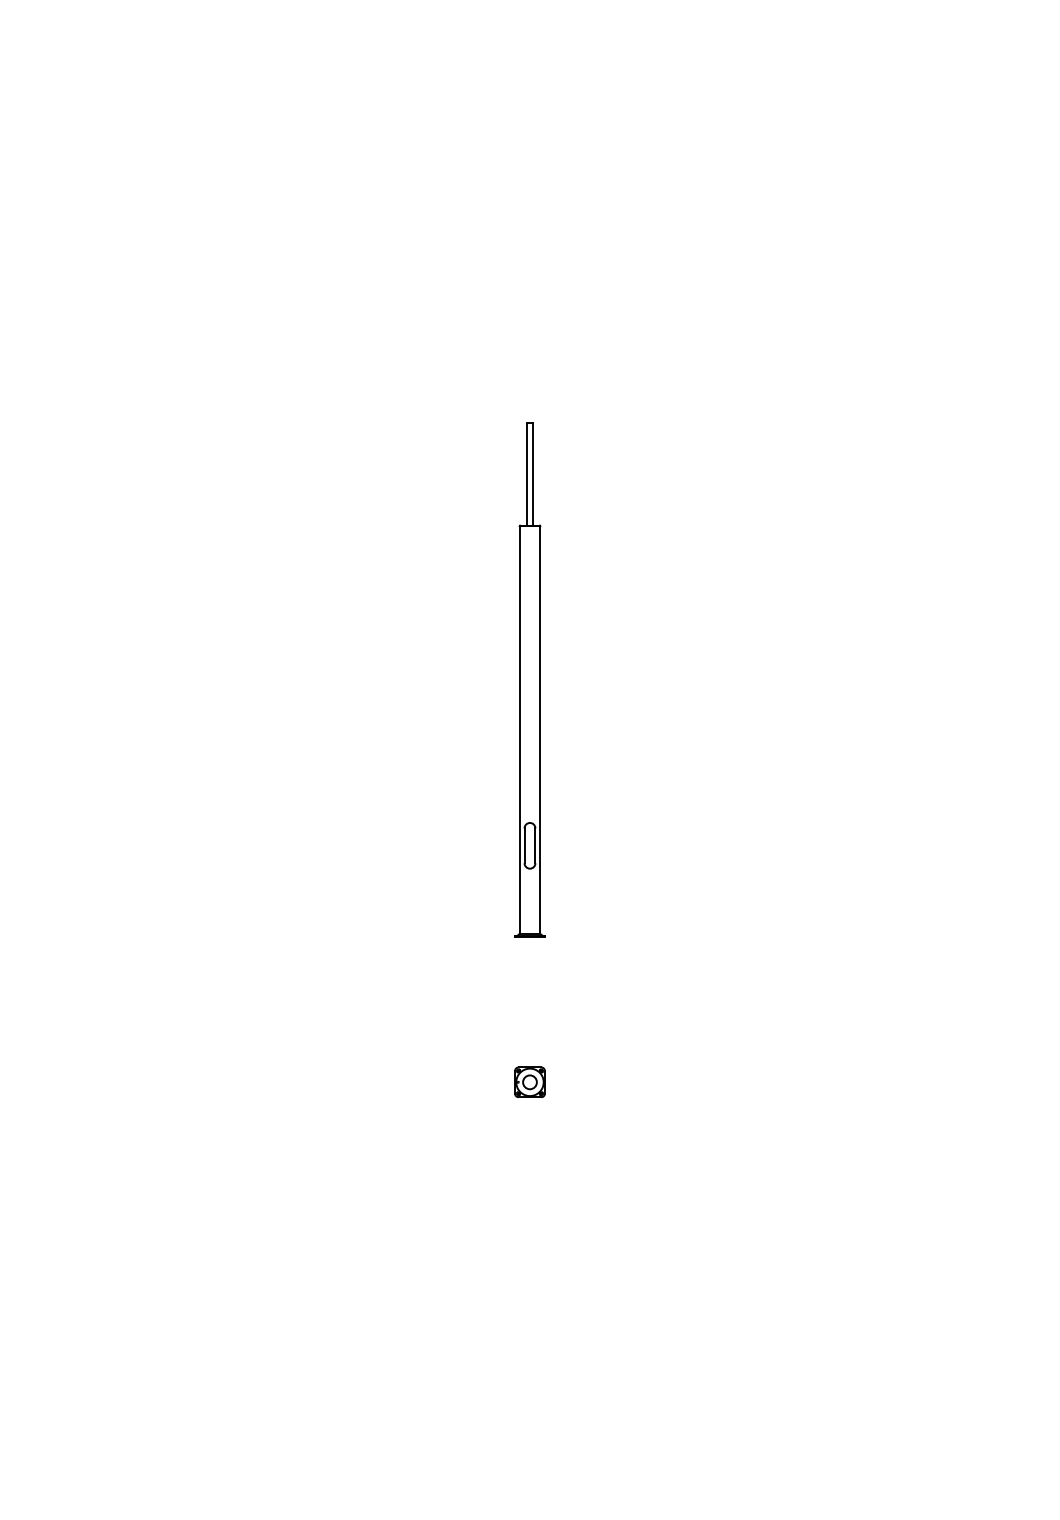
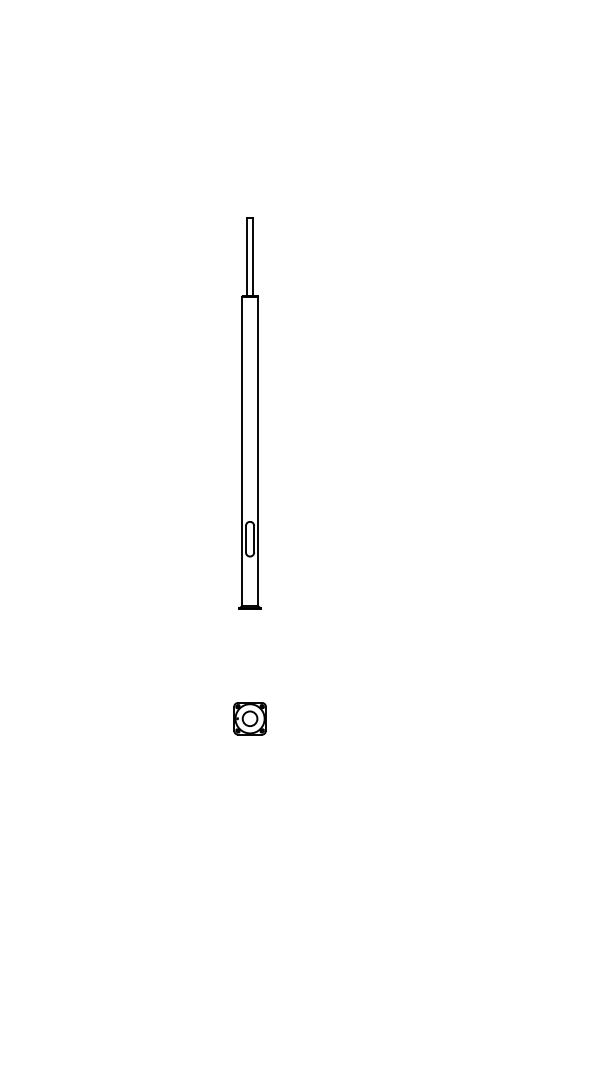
part: (529, 1081) -> (249, 718), size x1.4

